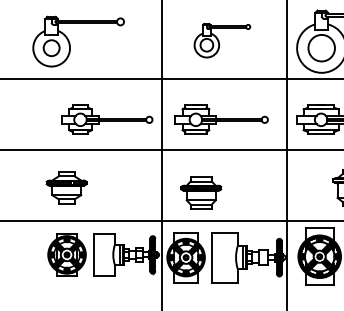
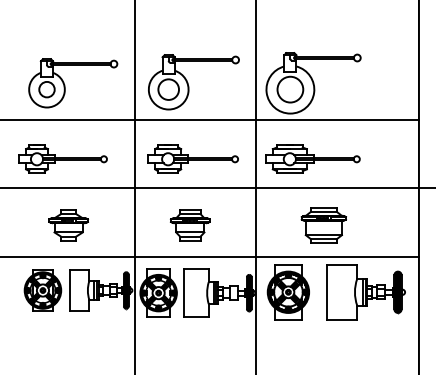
part: (221, 40) -> (193, 82), size x1.67
part: (70, 43) -> (65, 85), moved
part: (106, 119) -> (62, 158), moved
part: (66, 188) -> (68, 225), moved
part: (200, 193) -> (189, 225), moved

